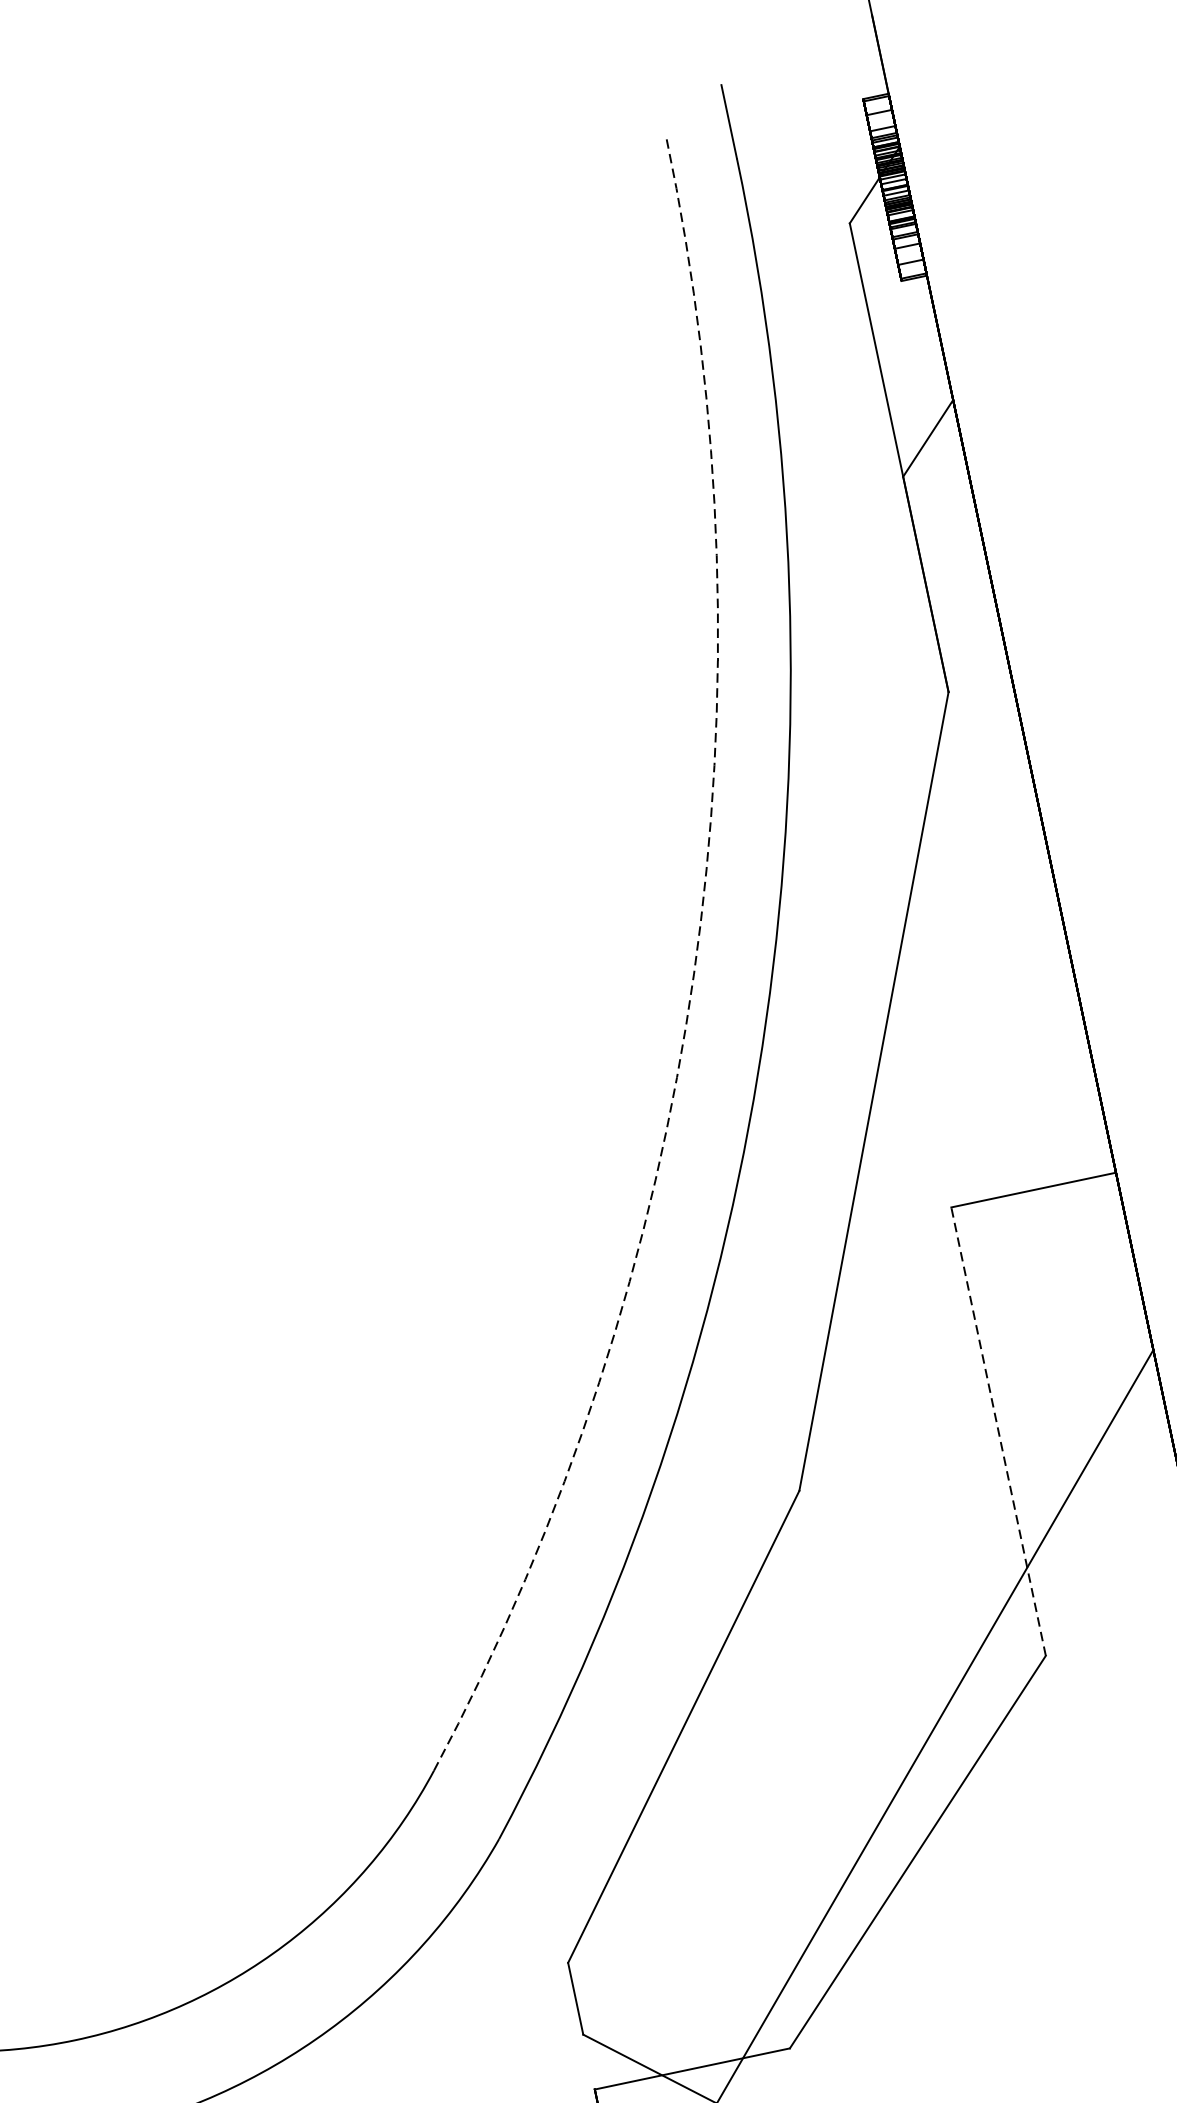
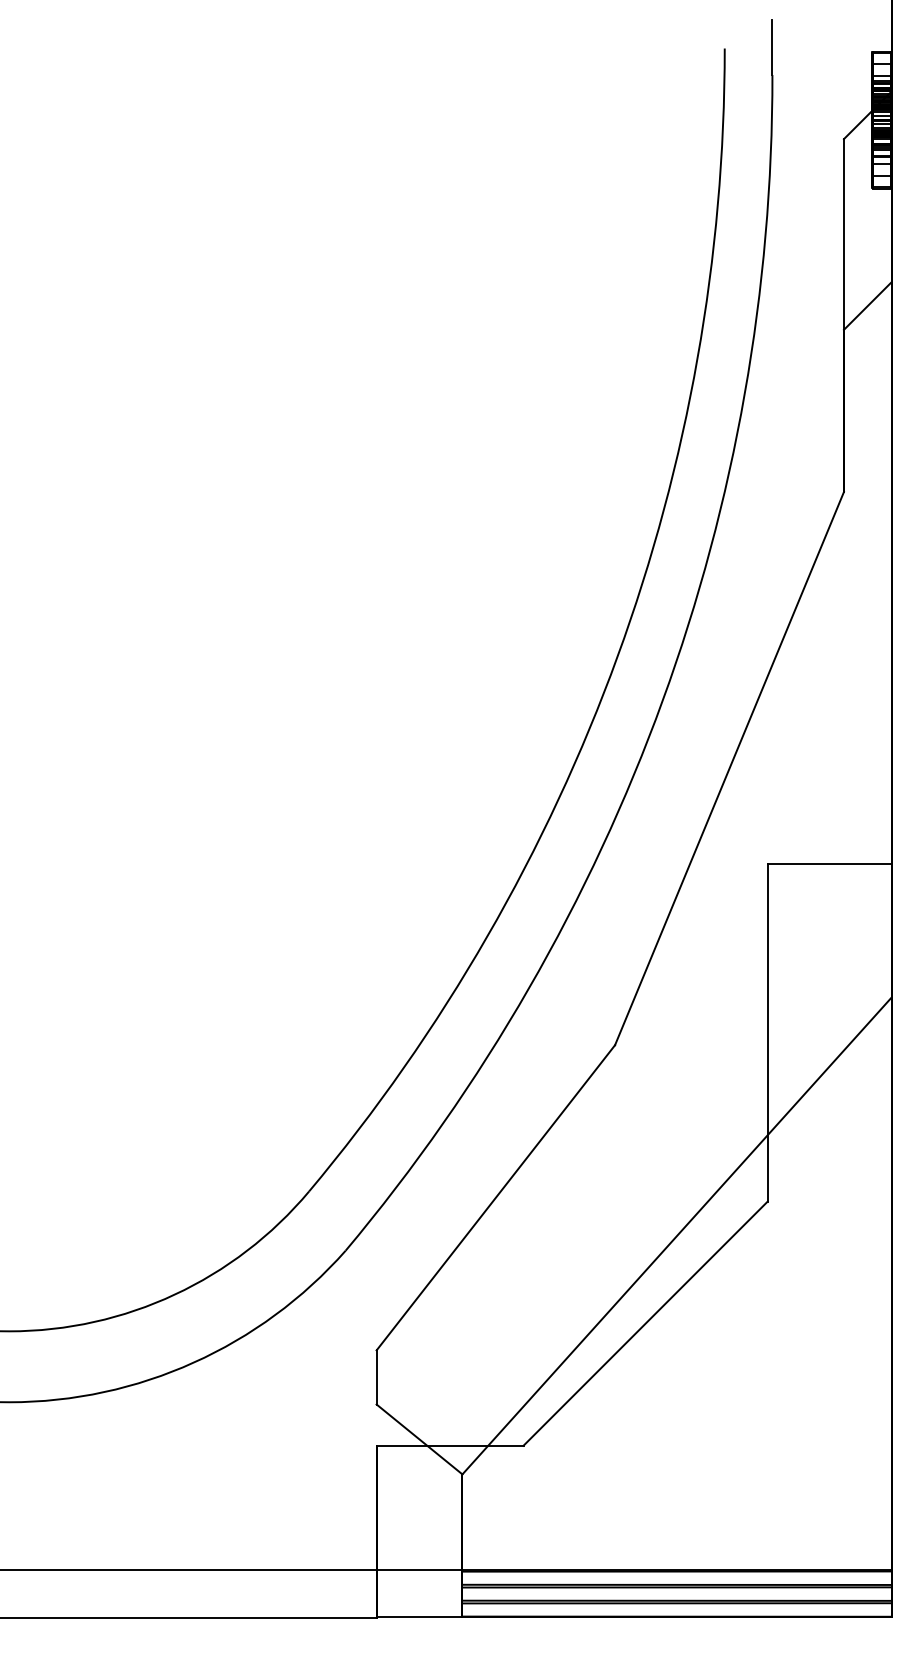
arc: (693, 973) -> (617, 656), dashed -> solid
line: (998, 1431) -> (767, 1032), dashed -> solid

